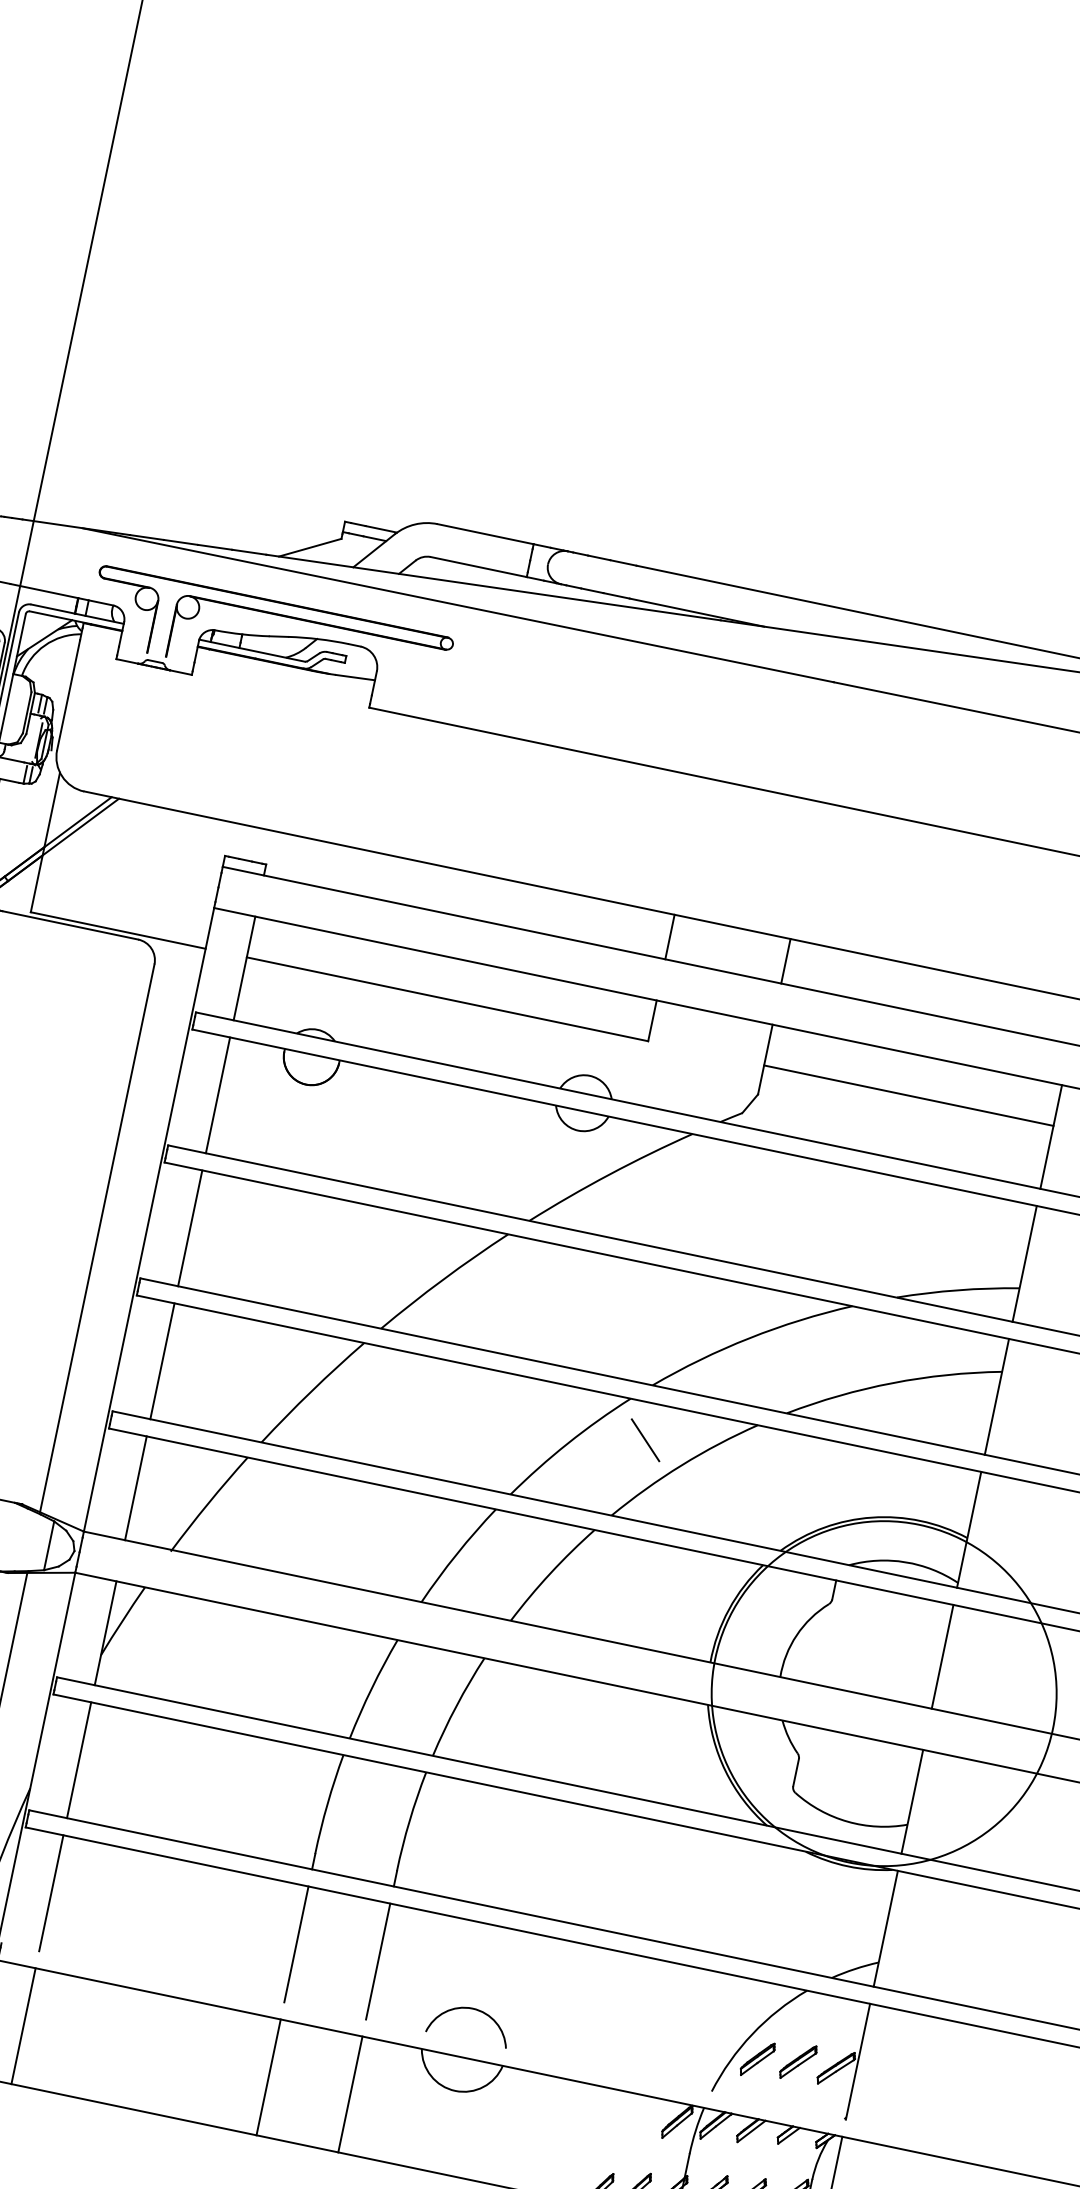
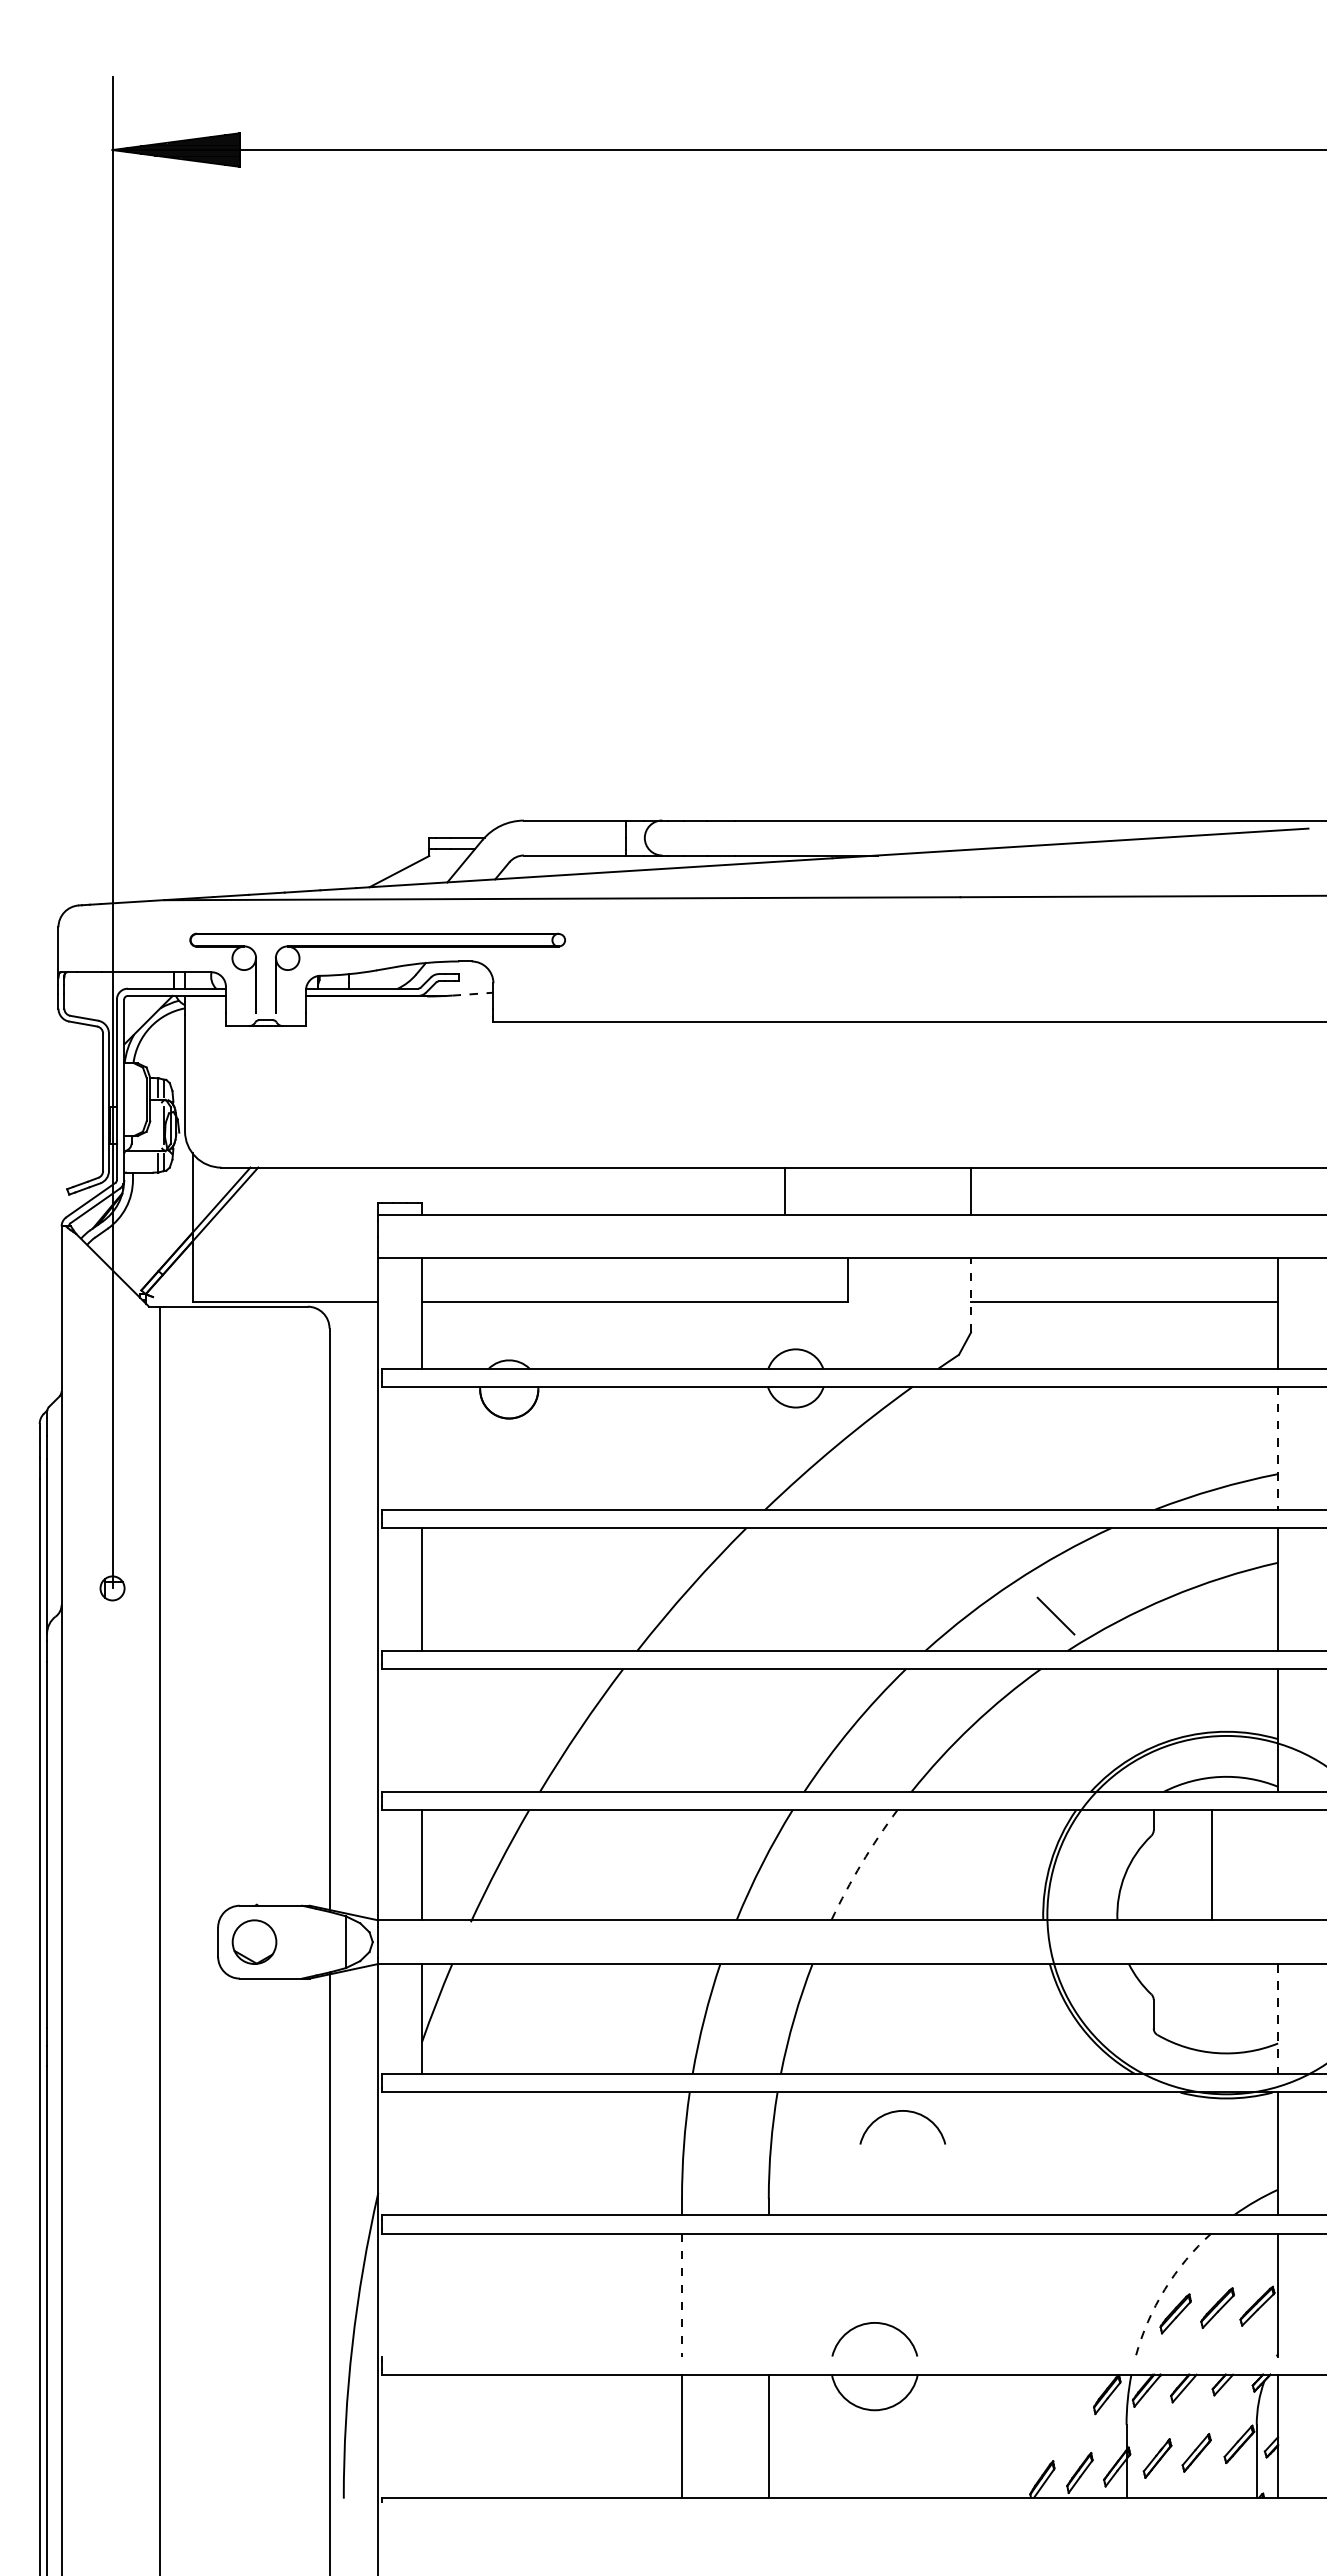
line: (354, 677) -> (472, 994), solid -> dashed
line: (669, 936) -> (784, 1190), moved
line: (765, 1059) -> (971, 1295), solid -> dashed
line: (217, 1094) -> (421, 1447), removed
line: (1024, 1264) -> (1278, 1448), solid -> dashed
line: (162, 1361) -> (421, 1730), removed
line: (645, 1439) -> (1055, 1615), moved
arc: (550, 1573) -> (861, 1863), solid -> dashed
line: (942, 1657) -> (1212, 1865), moved
line: (78, 1759) -> (421, 2153), removed
line: (912, 1802) -> (1278, 2019), solid -> dashed
arc: (535, 1814) -> (897, 2112), added
line: (51, 1892) -> (421, 2294), removed
line: (296, 1944) -> (682, 2295), solid -> dashed
line: (377, 1960) -> (768, 2294), removed
line: (23, 2025) -> (421, 2435), removed
arc: (752, 2034) -> (1164, 2289), solid -> dashed

